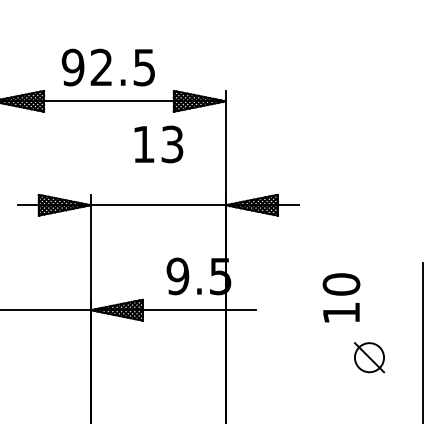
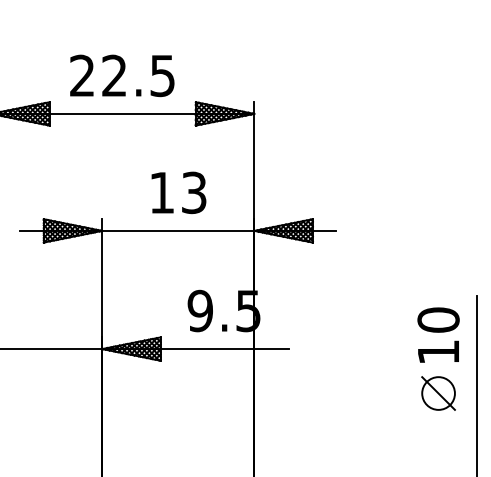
text: (72, 67) -> (81, 75), 92.5 -> 22.5
text: (158, 144) -> (178, 192), moved
text: (341, 297) -> (438, 334), moved
part: (369, 357) -> (438, 393), moved

